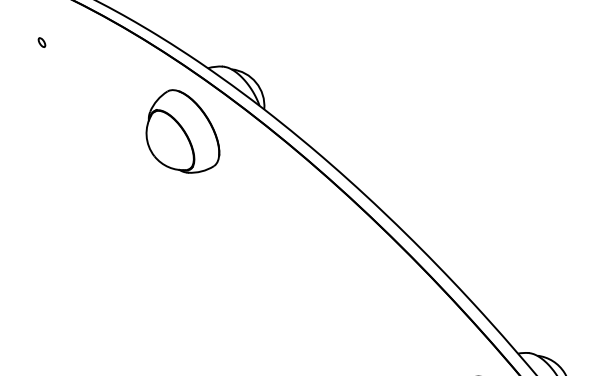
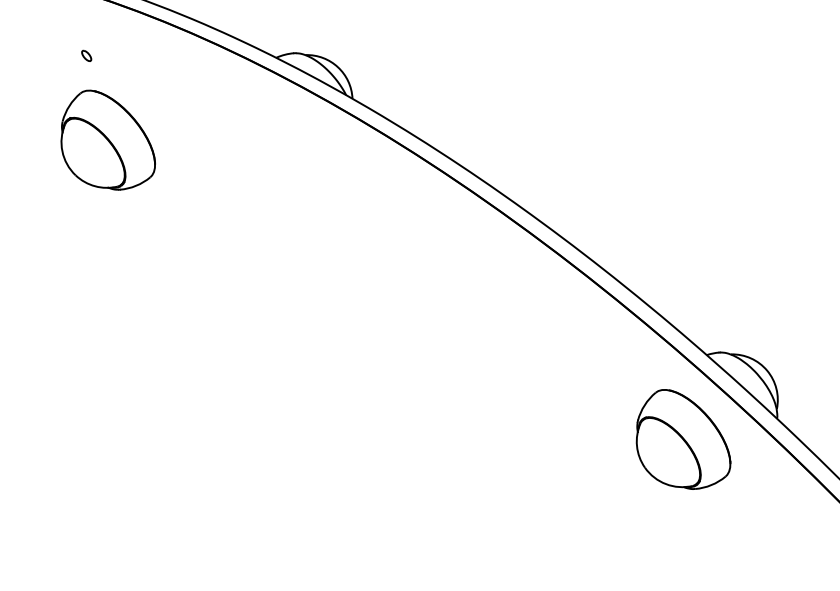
part: (41, 42) -> (86, 55), moved
part: (183, 131) -> (107, 139), moved

